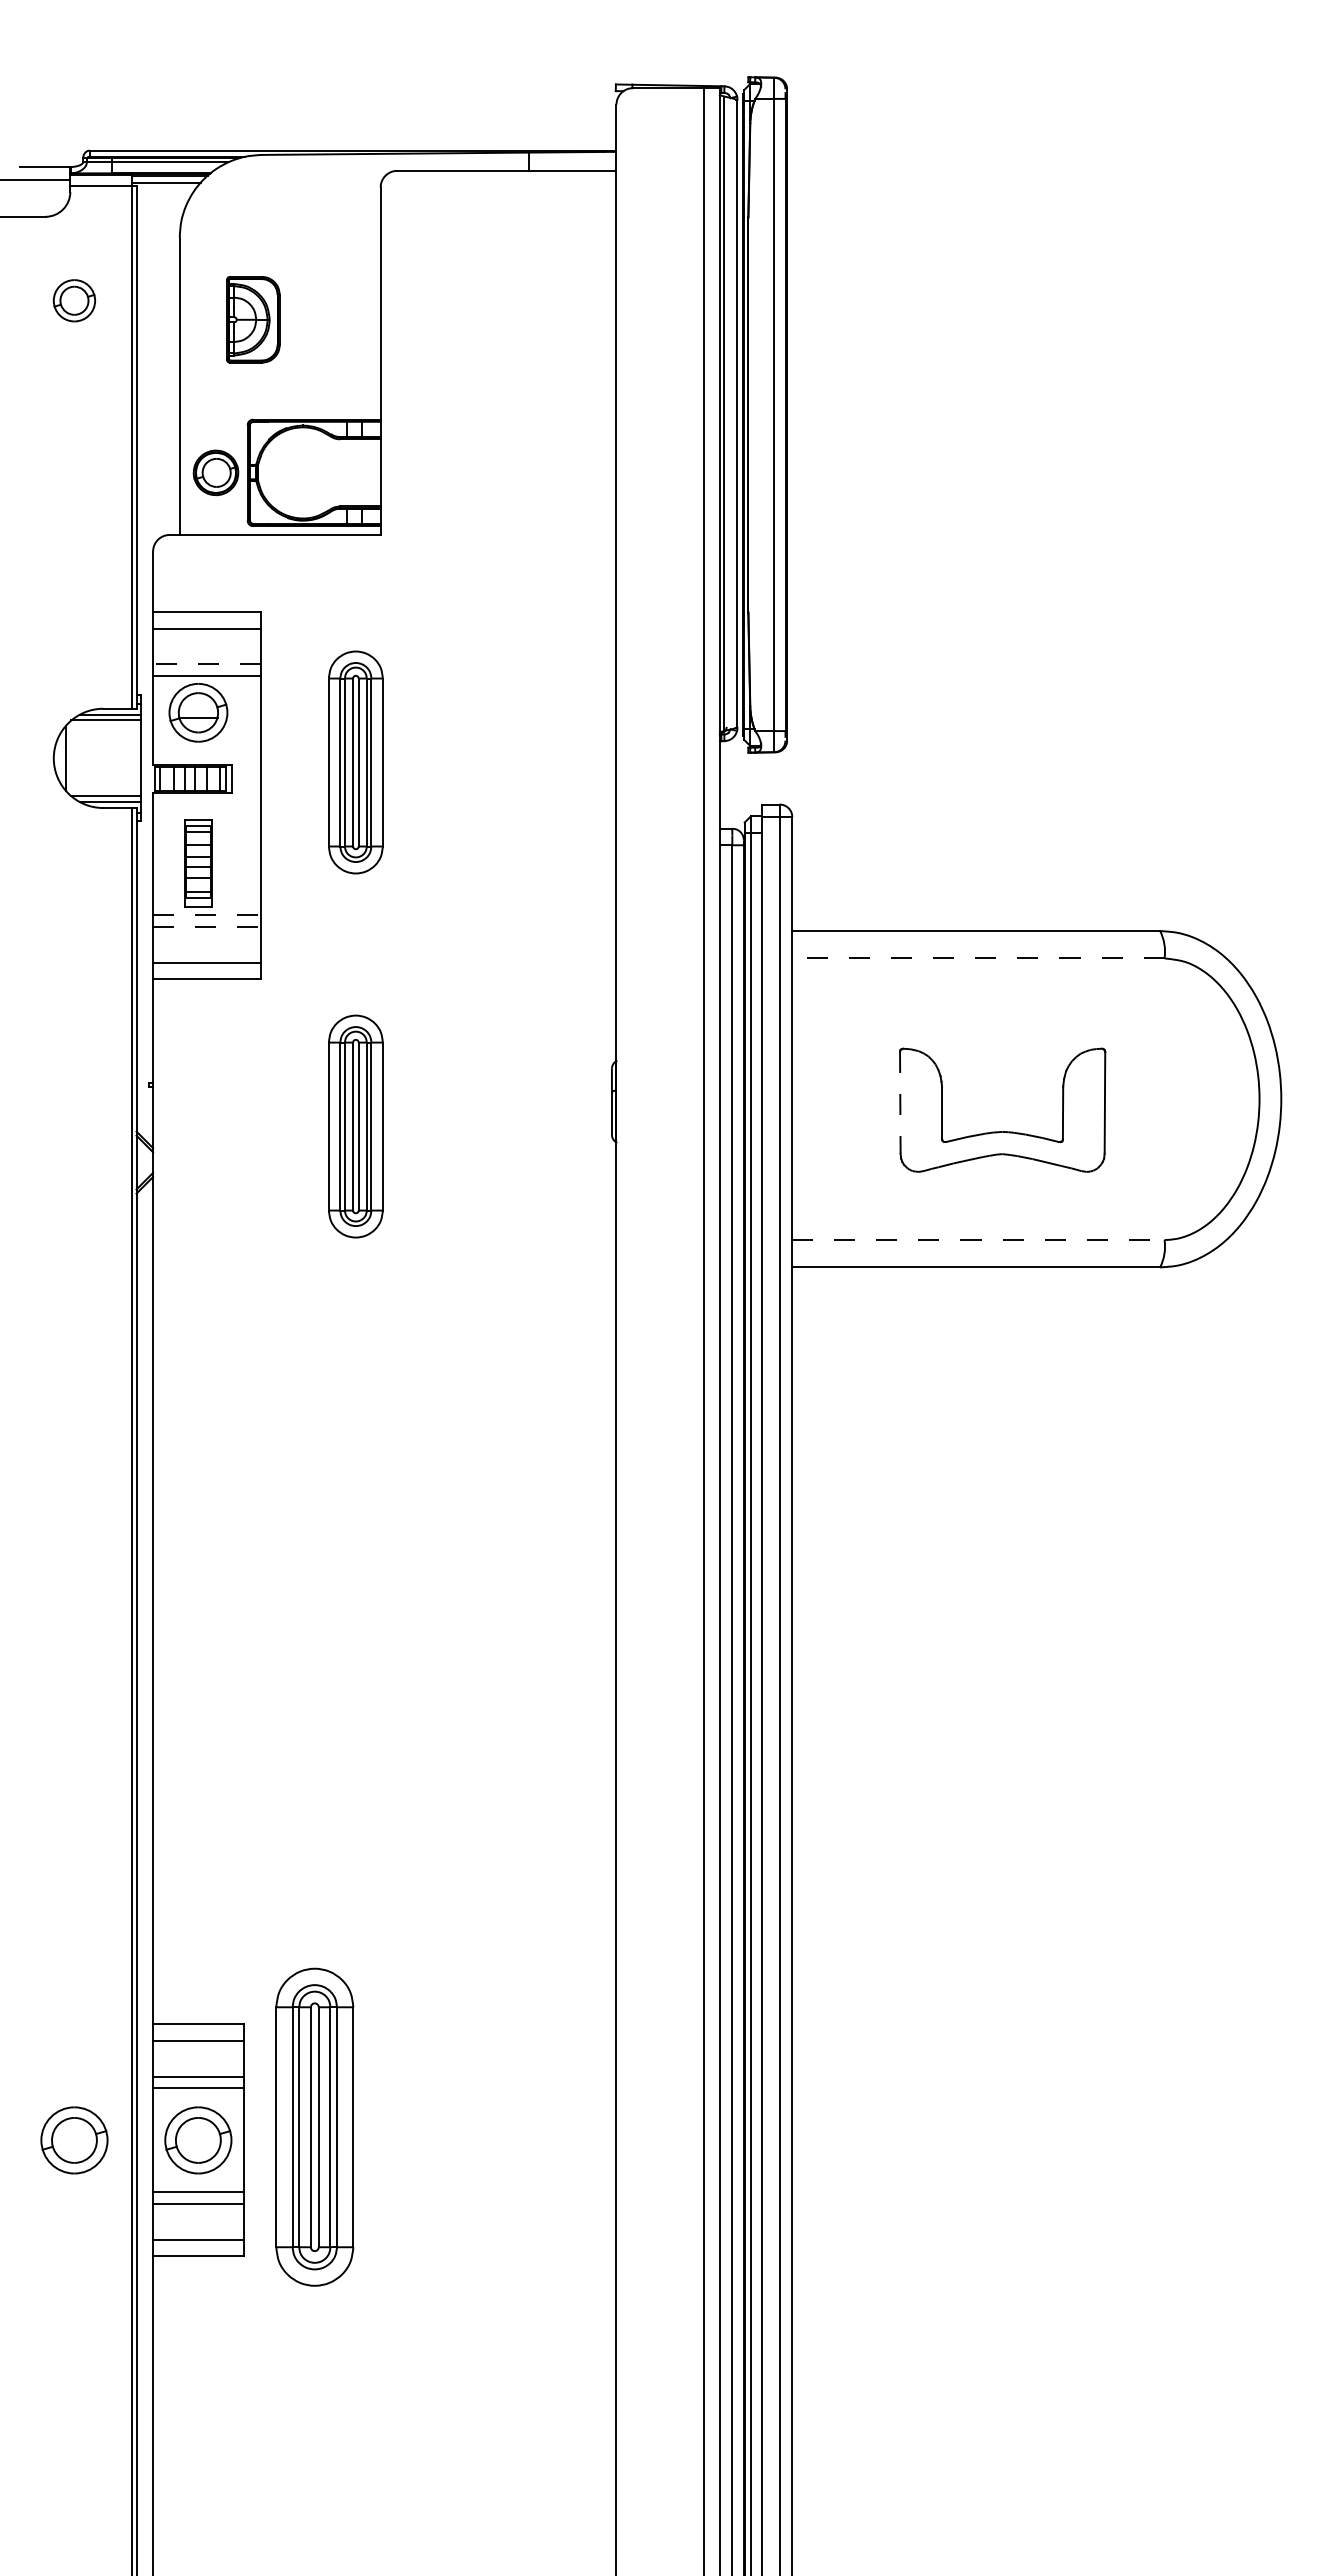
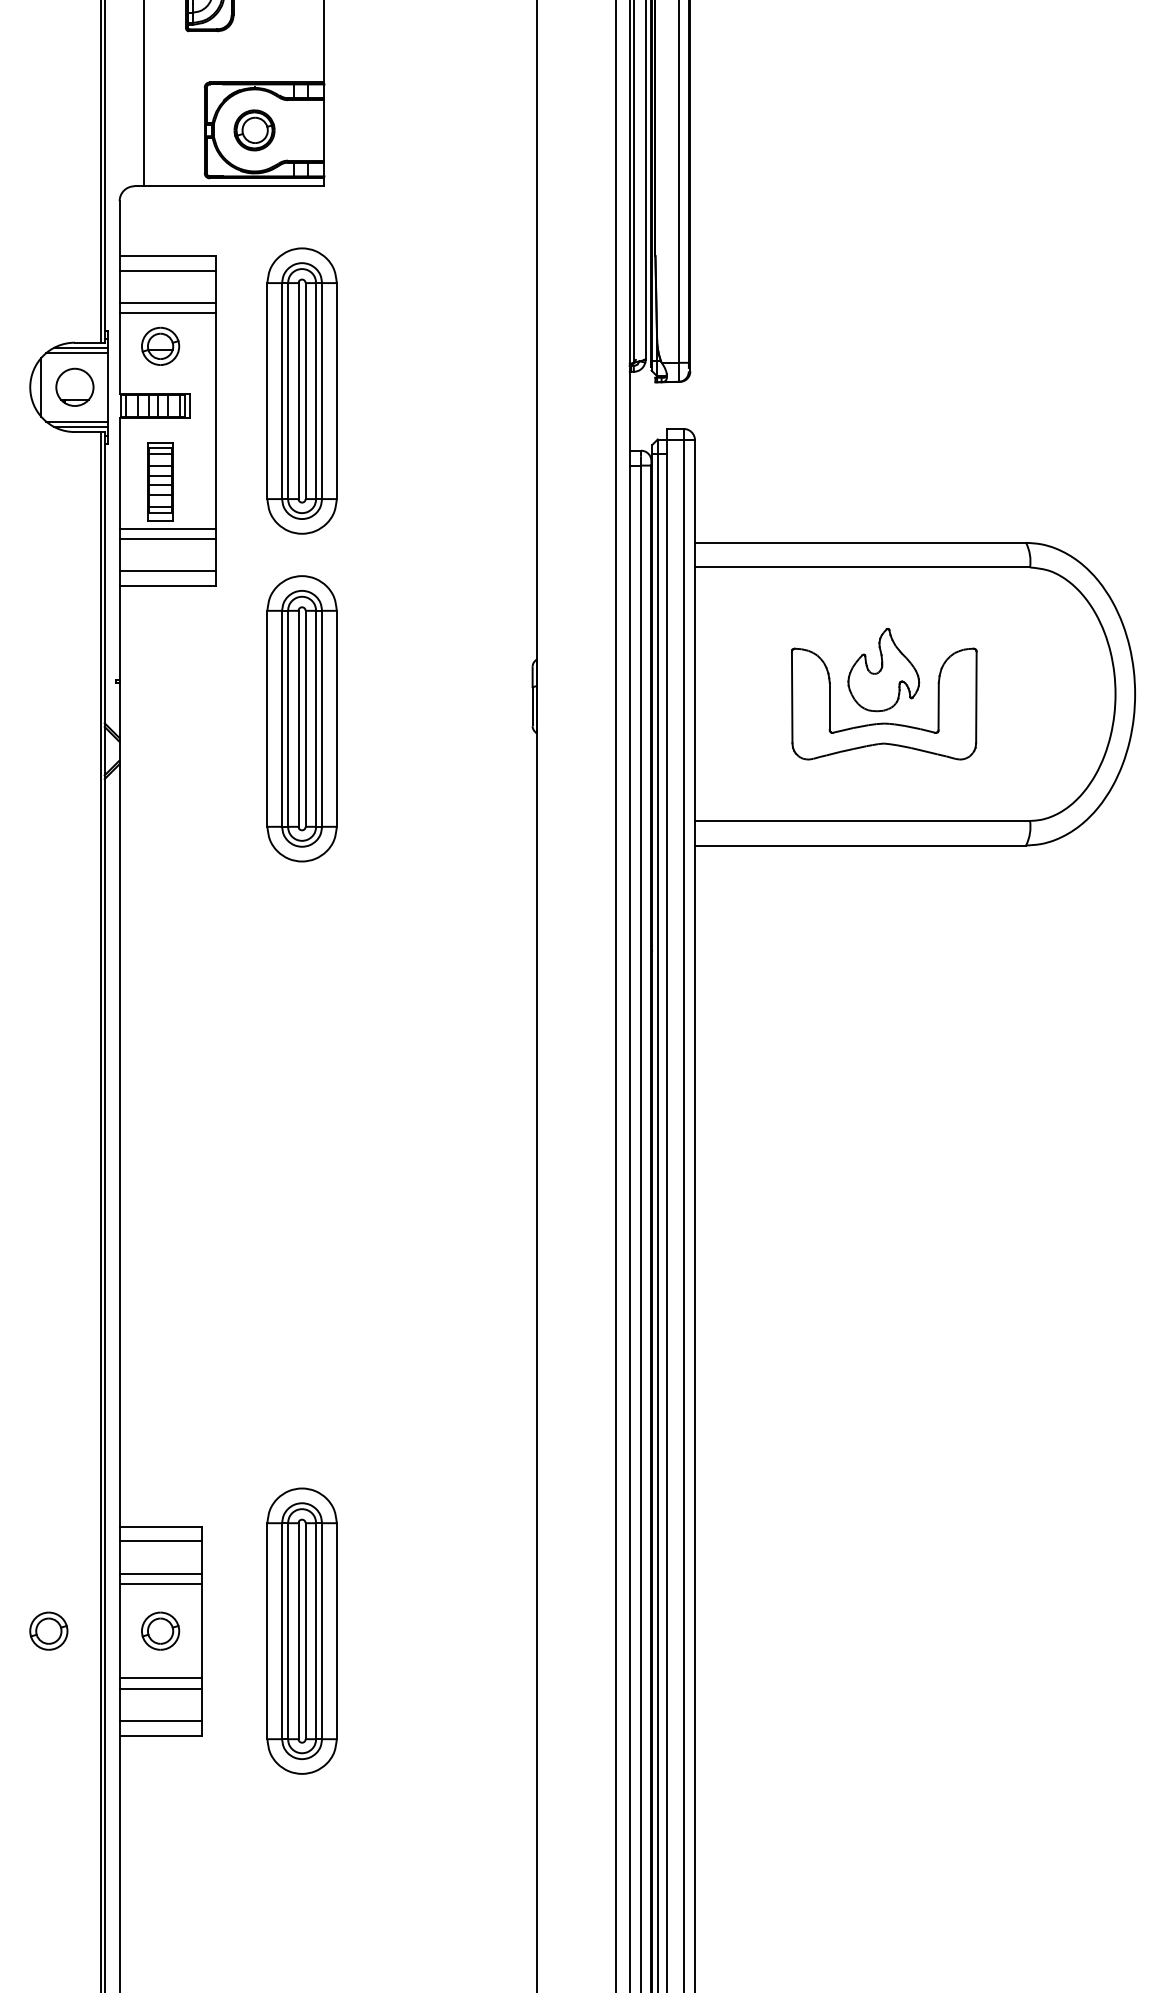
part: (215, 472) -> (254, 130), moved
line: (206, 664) -> (167, 302), dashed -> solid
part: (198, 712) -> (160, 346), size x0.71
part: (102, 757) -> (74, 386), added
part: (355, 762) -> (301, 391), size x1.43
line: (206, 915) -> (167, 528), dashed -> solid
line: (206, 927) -> (167, 539), dashed -> solid
line: (977, 958) -> (861, 567), dashed -> solid
part: (1001, 1072) -> (883, 670), added
line: (900, 1102) -> (792, 697), dashed -> solid
part: (355, 1126) -> (301, 718), size x1.43
line: (978, 1240) -> (862, 821), dashed -> solid
part: (314, 2126) -> (301, 1630), moved
part: (74, 2139) -> (48, 1630), size x0.62
part: (198, 2139) -> (160, 1630), size x0.62

